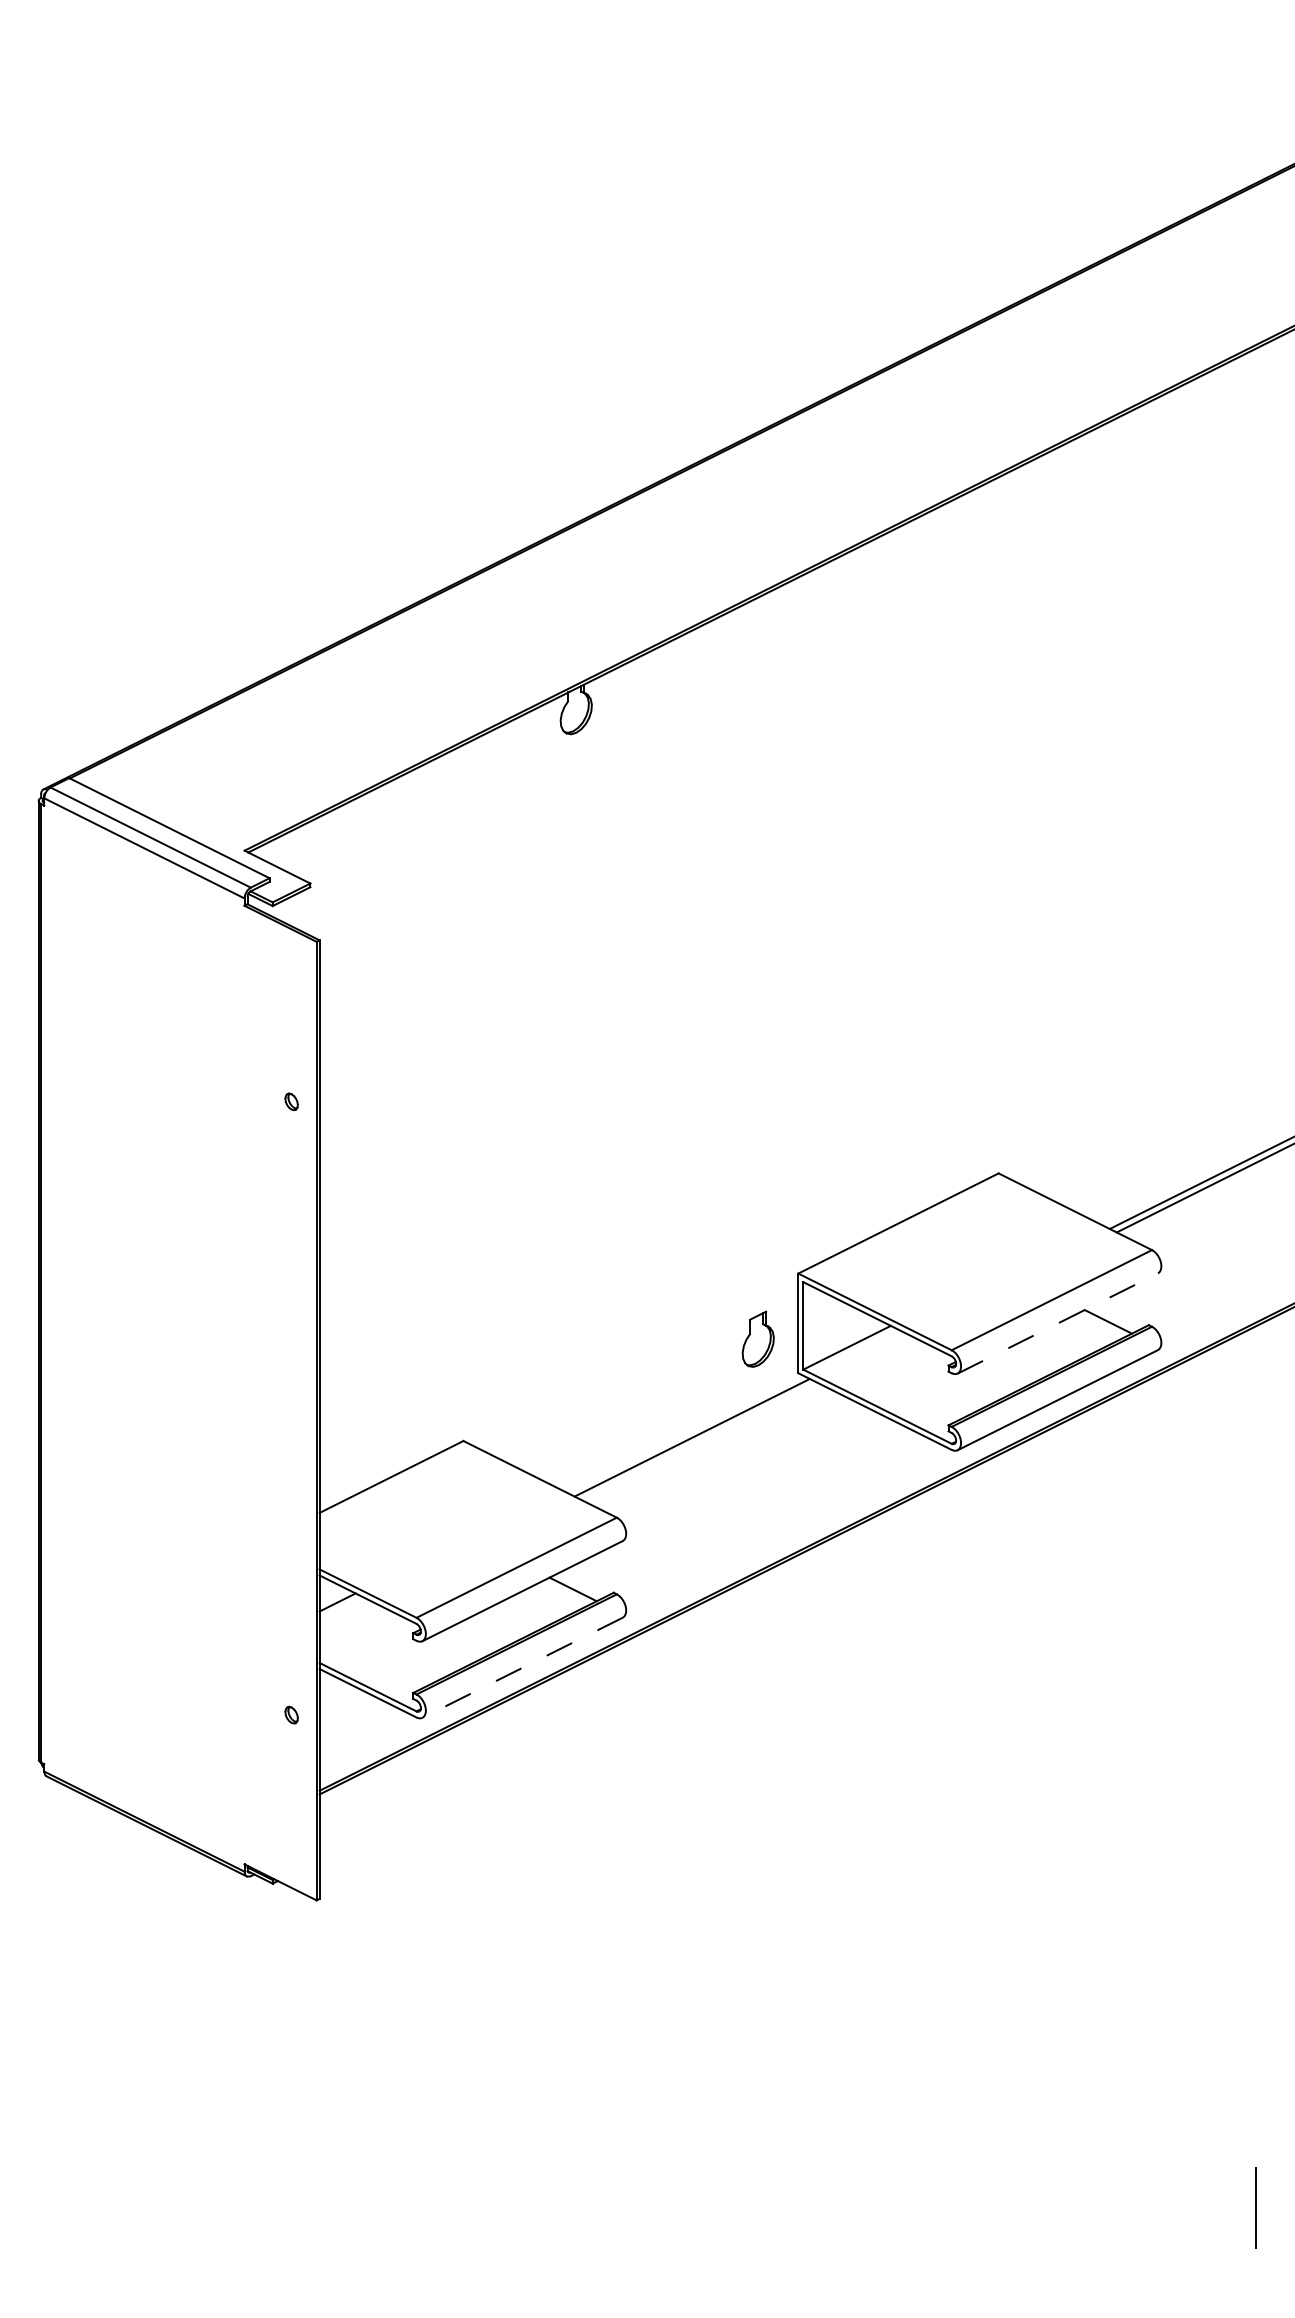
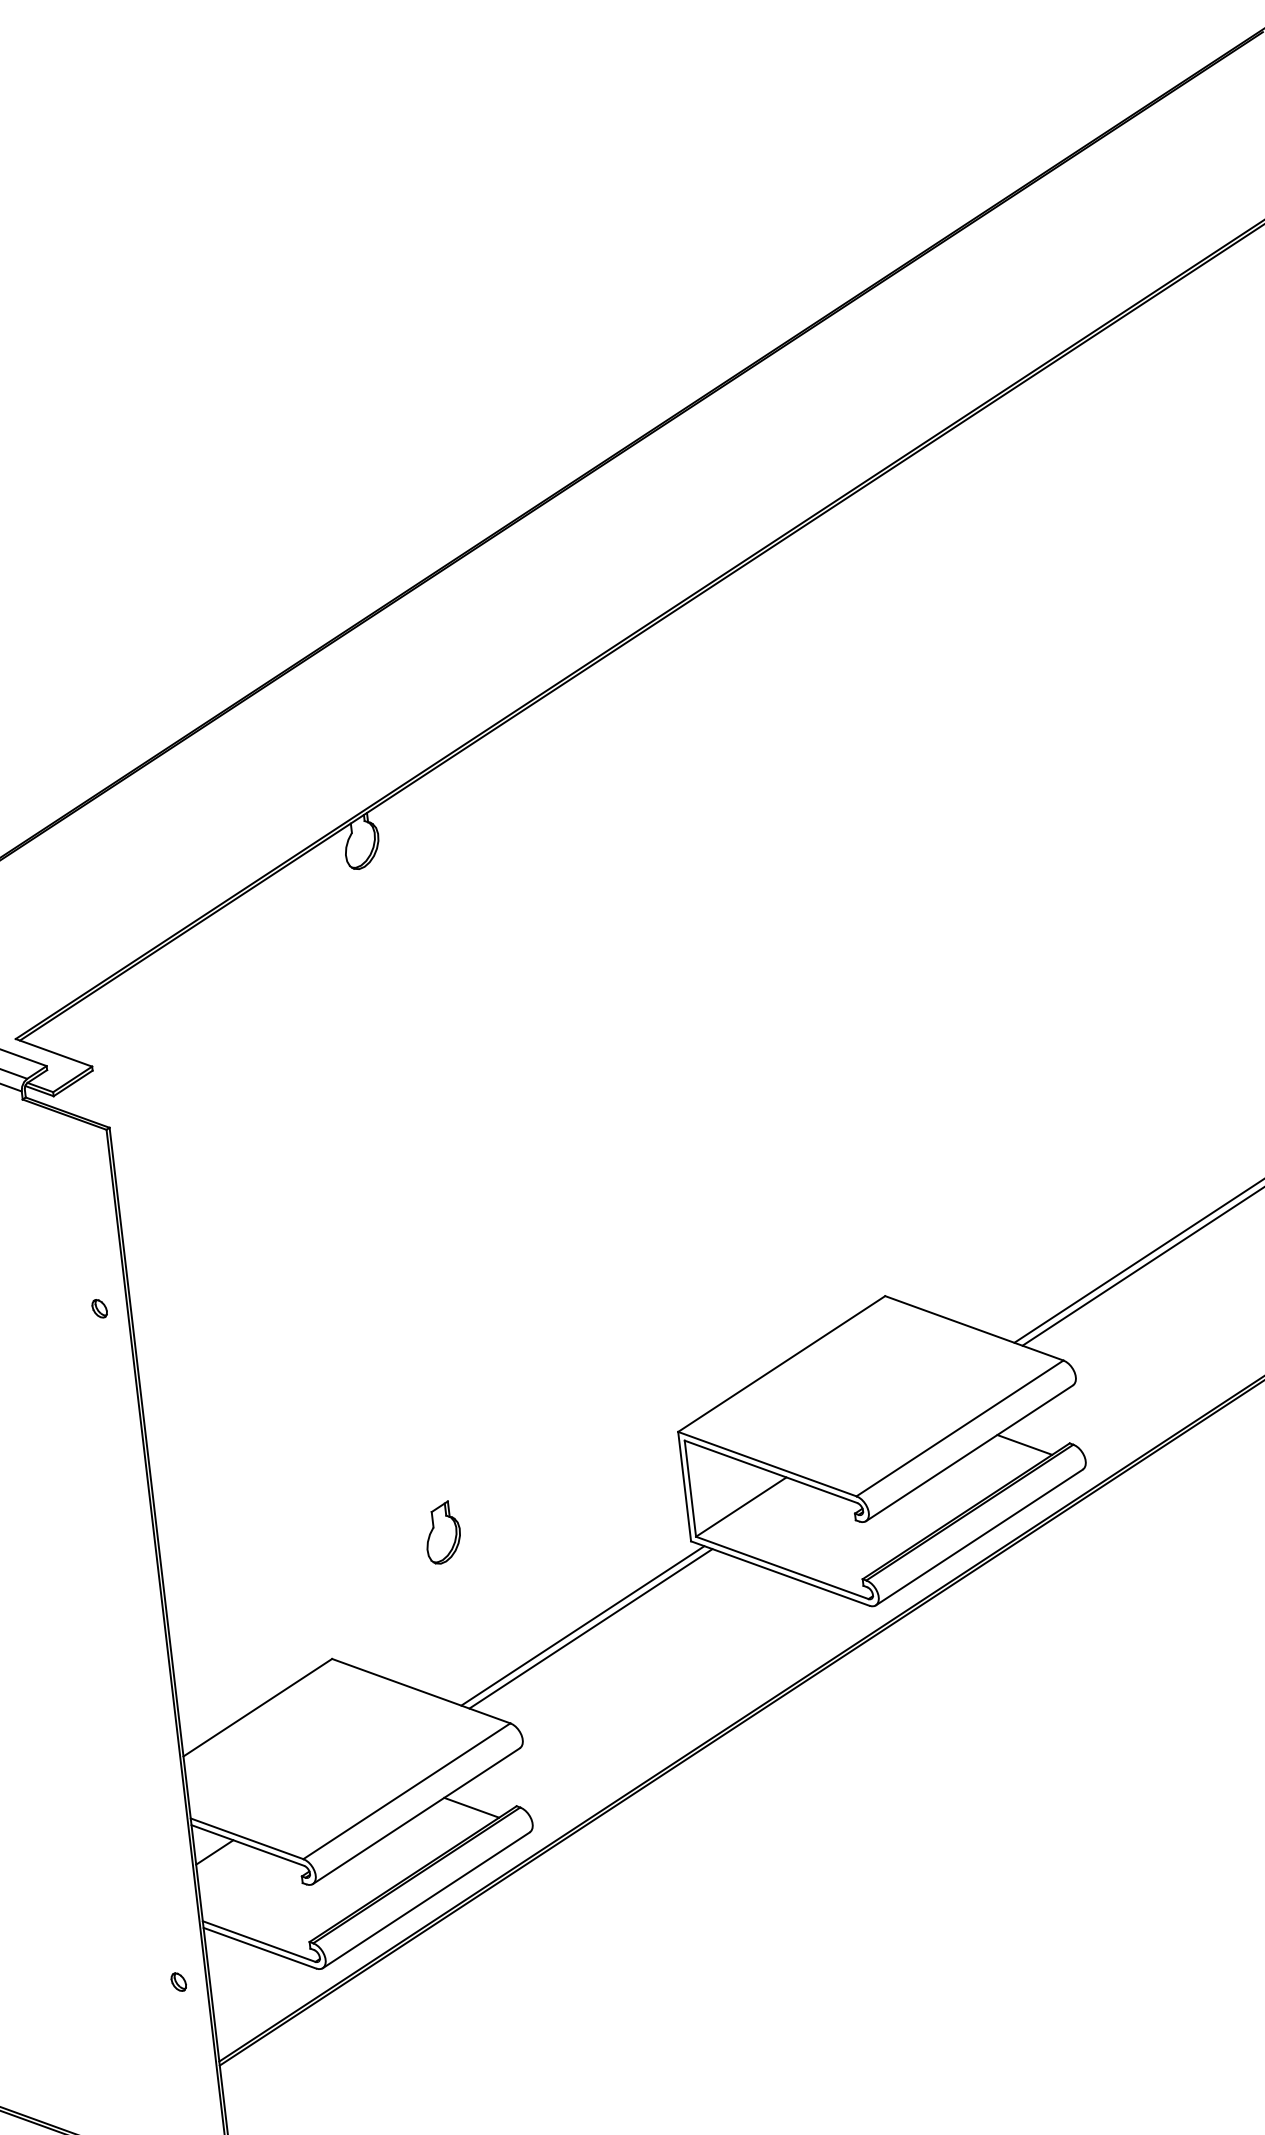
line: (1057, 1323) -> (969, 1453), dashed -> solid
part: (757, 1338) -> (441, 1531), moved
line: (698, 1441) -> (590, 1629), added
line: (522, 1667) -> (426, 1900), dashed -> solid

